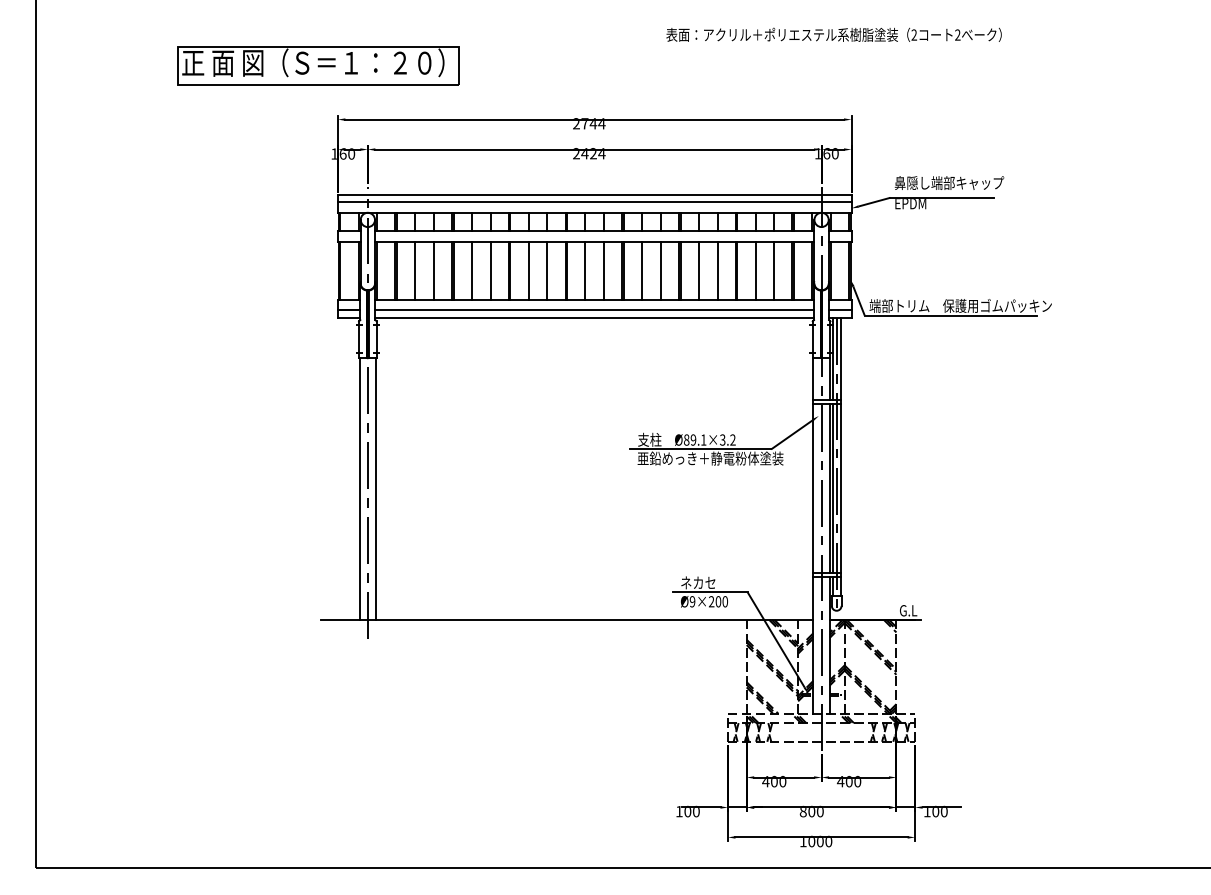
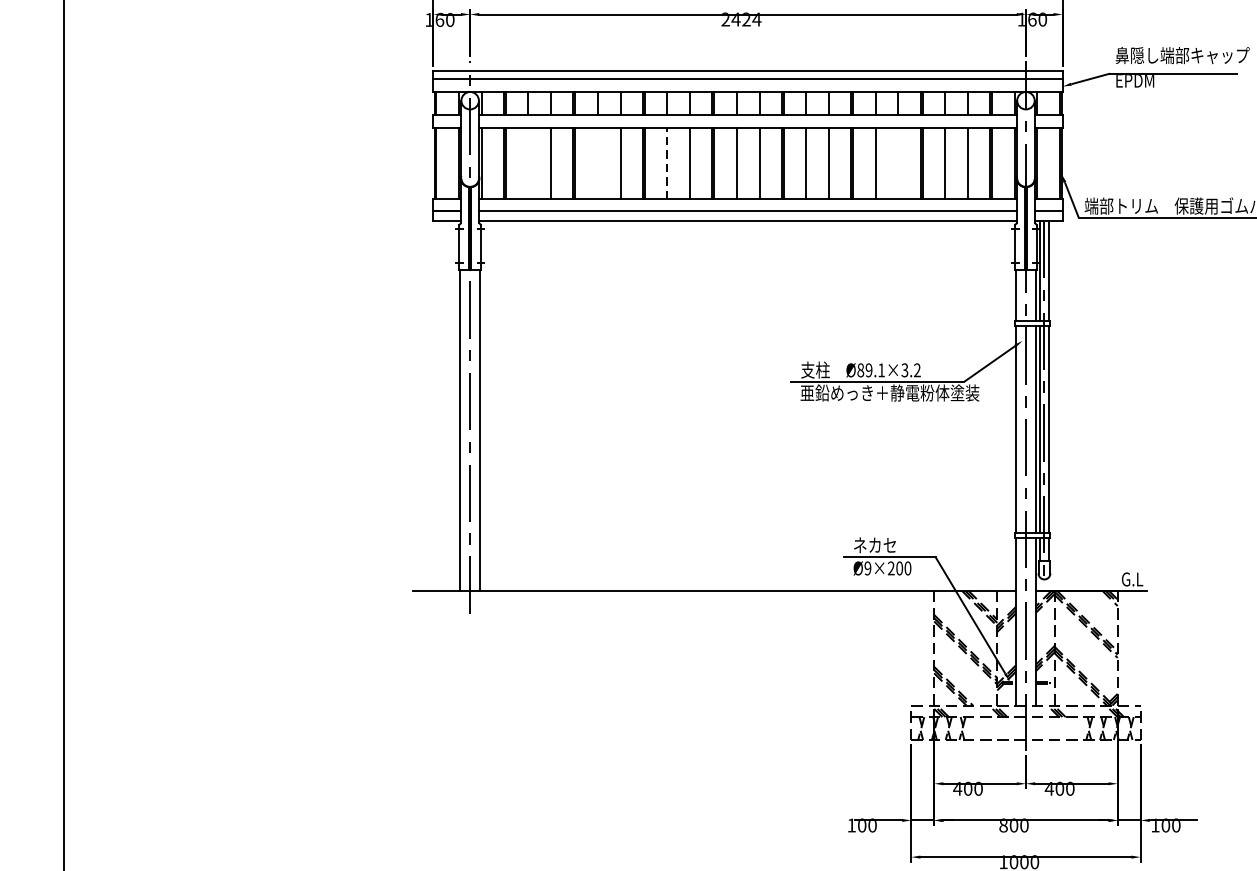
line: (415, 270) -> (528, 162), removed
line: (471, 270) -> (597, 162), removed
line: (528, 270) -> (666, 162), solid -> dashed
line: (717, 270) -> (898, 162), removed

